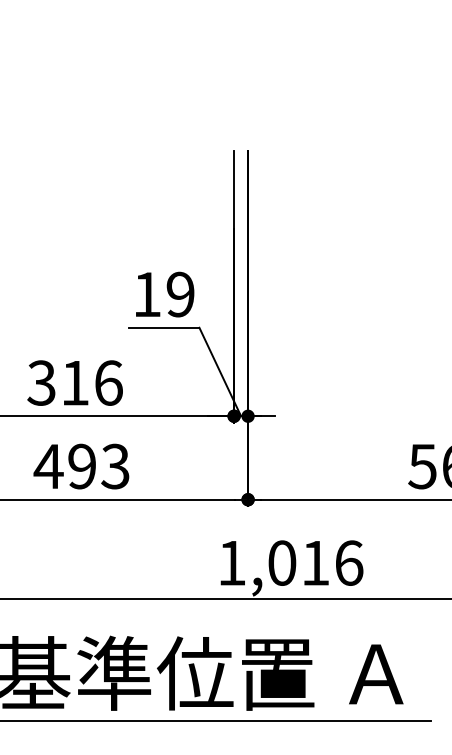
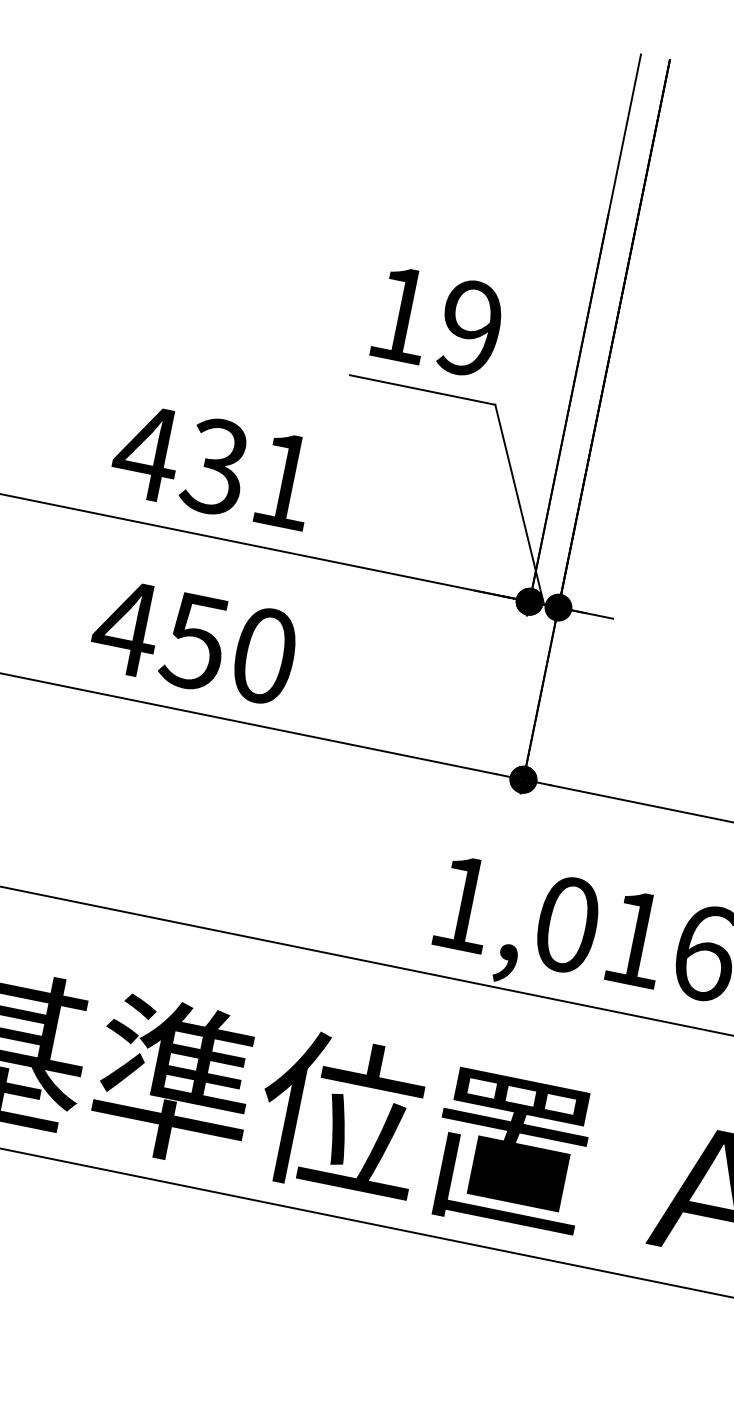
text: (74, 382) -> (214, 465), 316 -> 431
text: (98, 466) -> (229, 648), 493 -> 450

